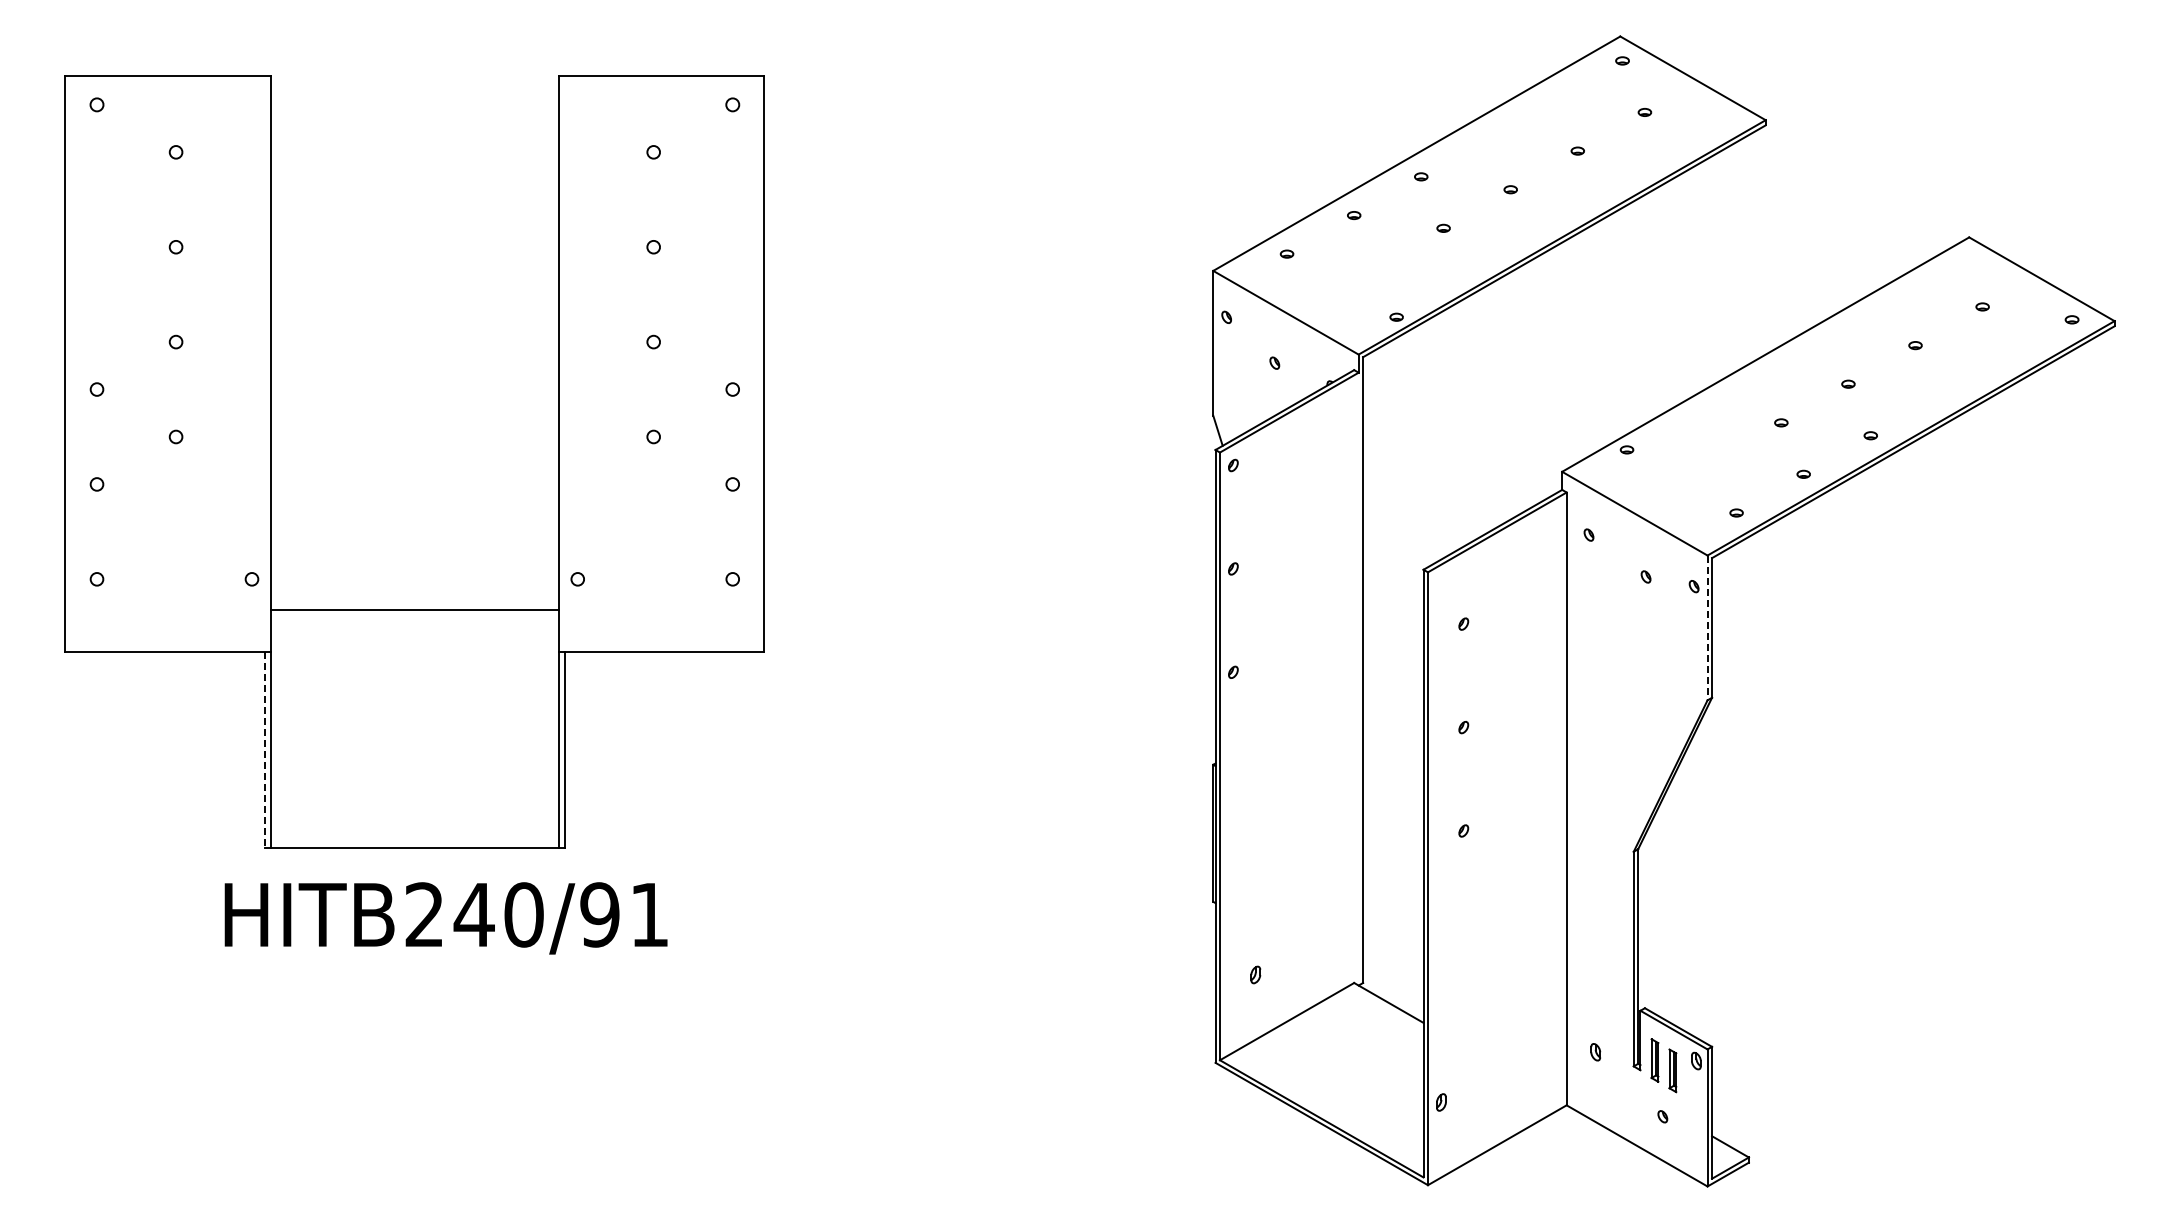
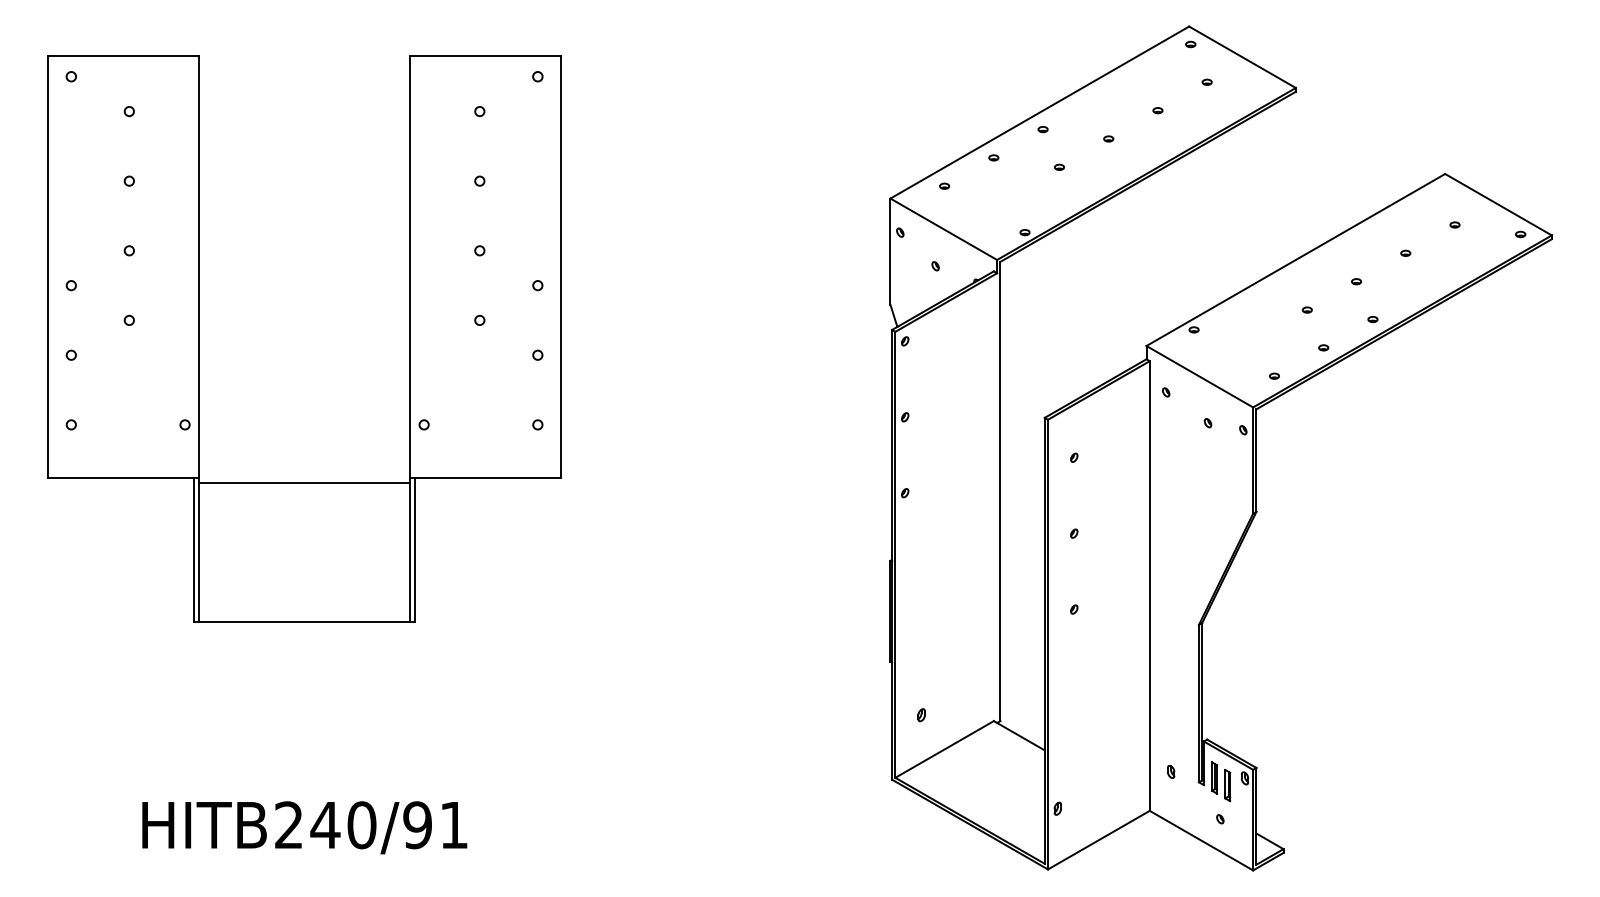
line: (414, 610) -> (304, 482), moved
line: (1707, 628) -> (1253, 460), dashed -> solid
line: (264, 750) -> (194, 550), dashed -> solid
text: (445, 918) -> (304, 827), moved

